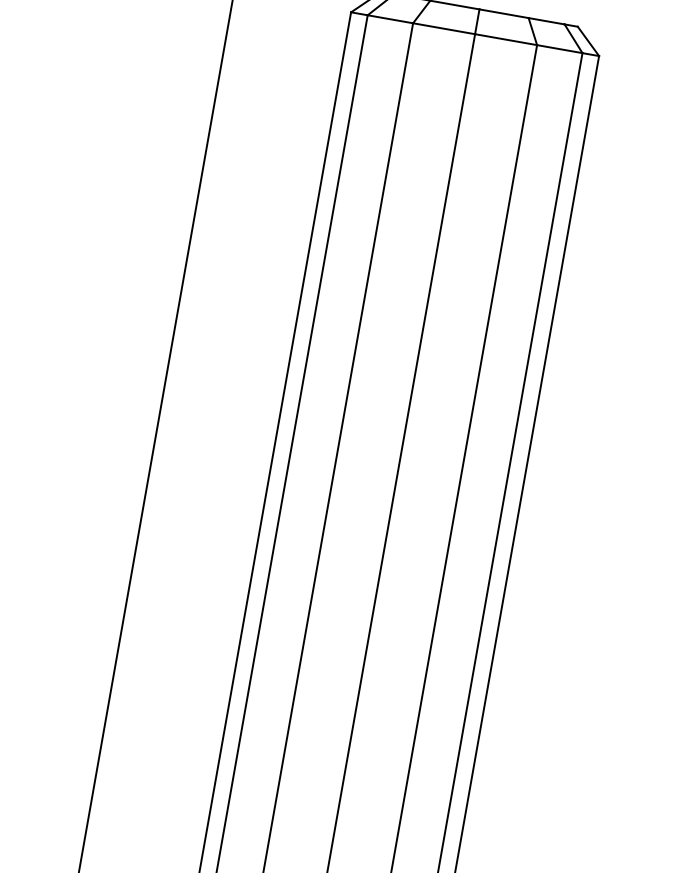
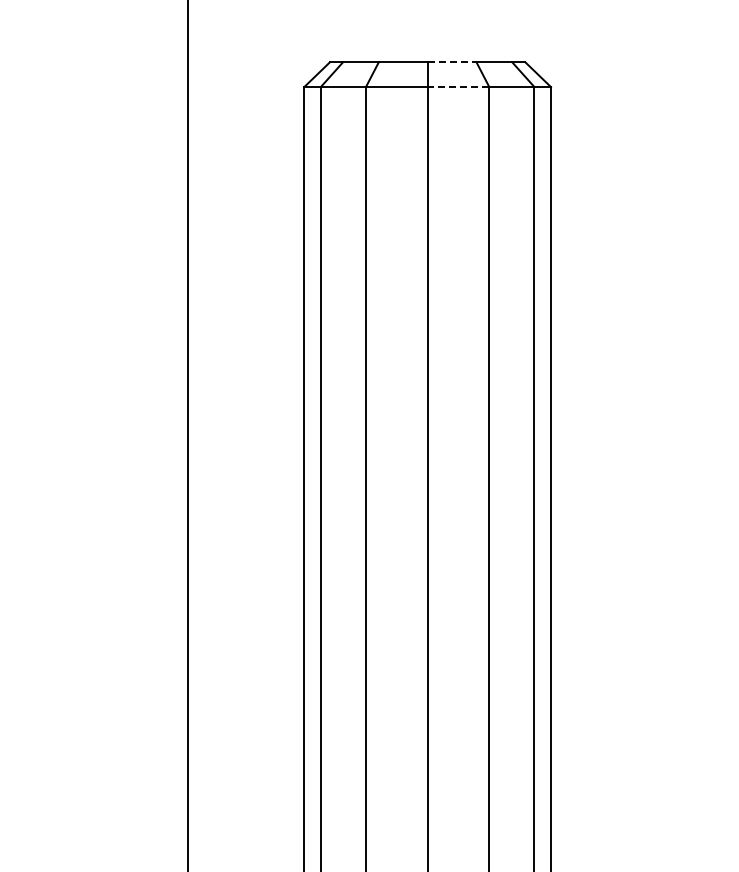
line: (504, 13) -> (452, 62), solid -> dashed
line: (506, 40) -> (458, 87), solid -> dashed

